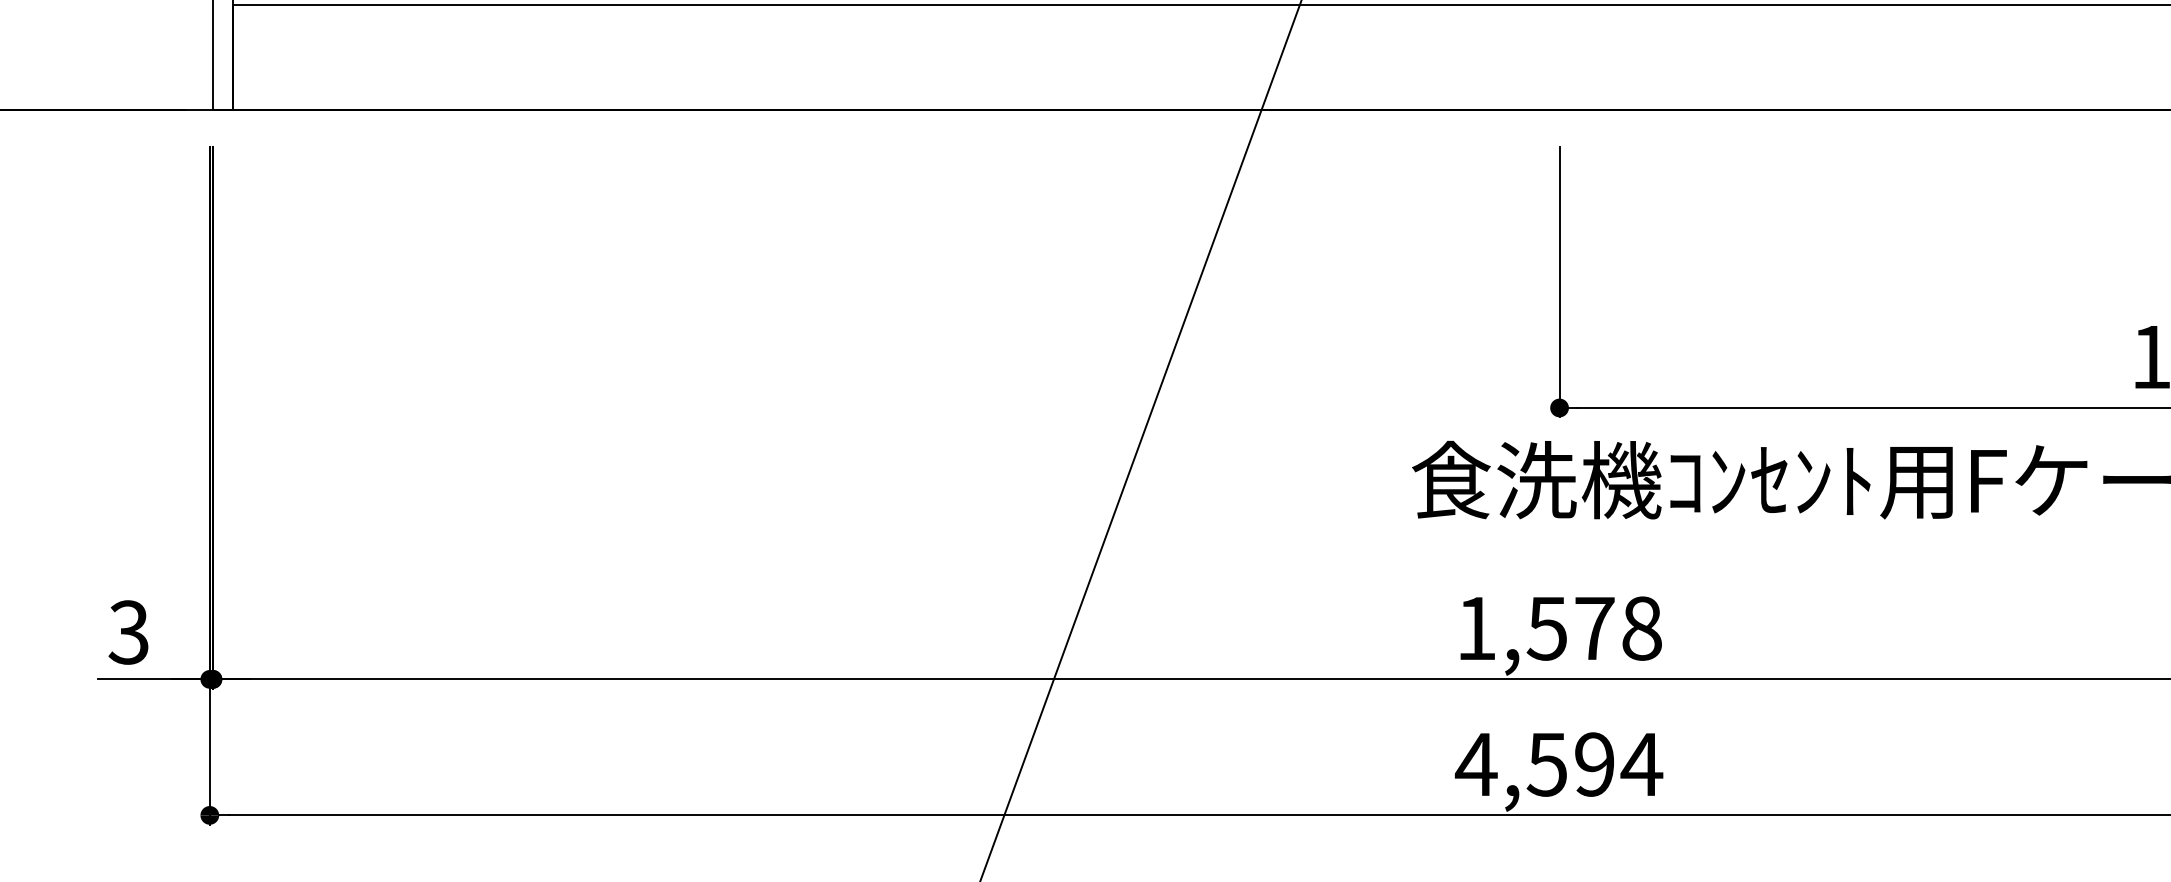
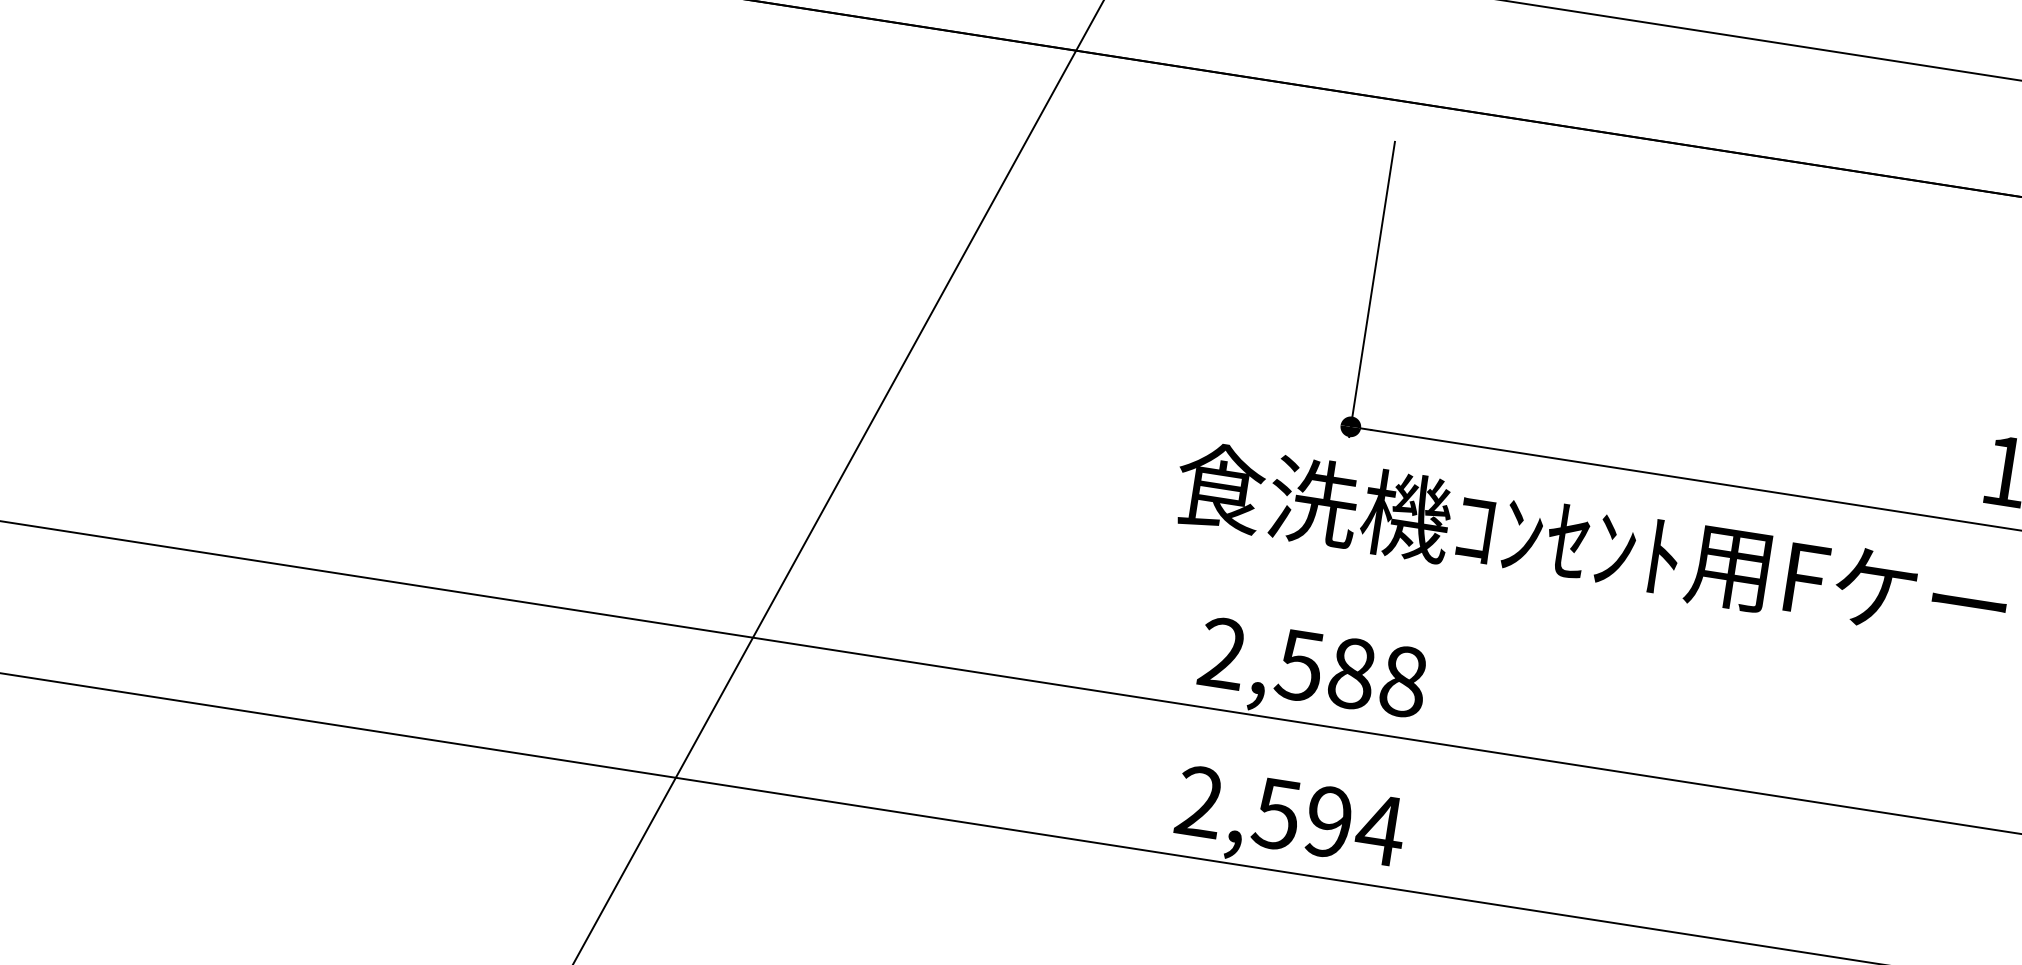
text: (1535, 628) -> (1287, 663), 1,578 -> 2,588
text: (1475, 763) -> (1198, 800), 4,594 -> 2,594

